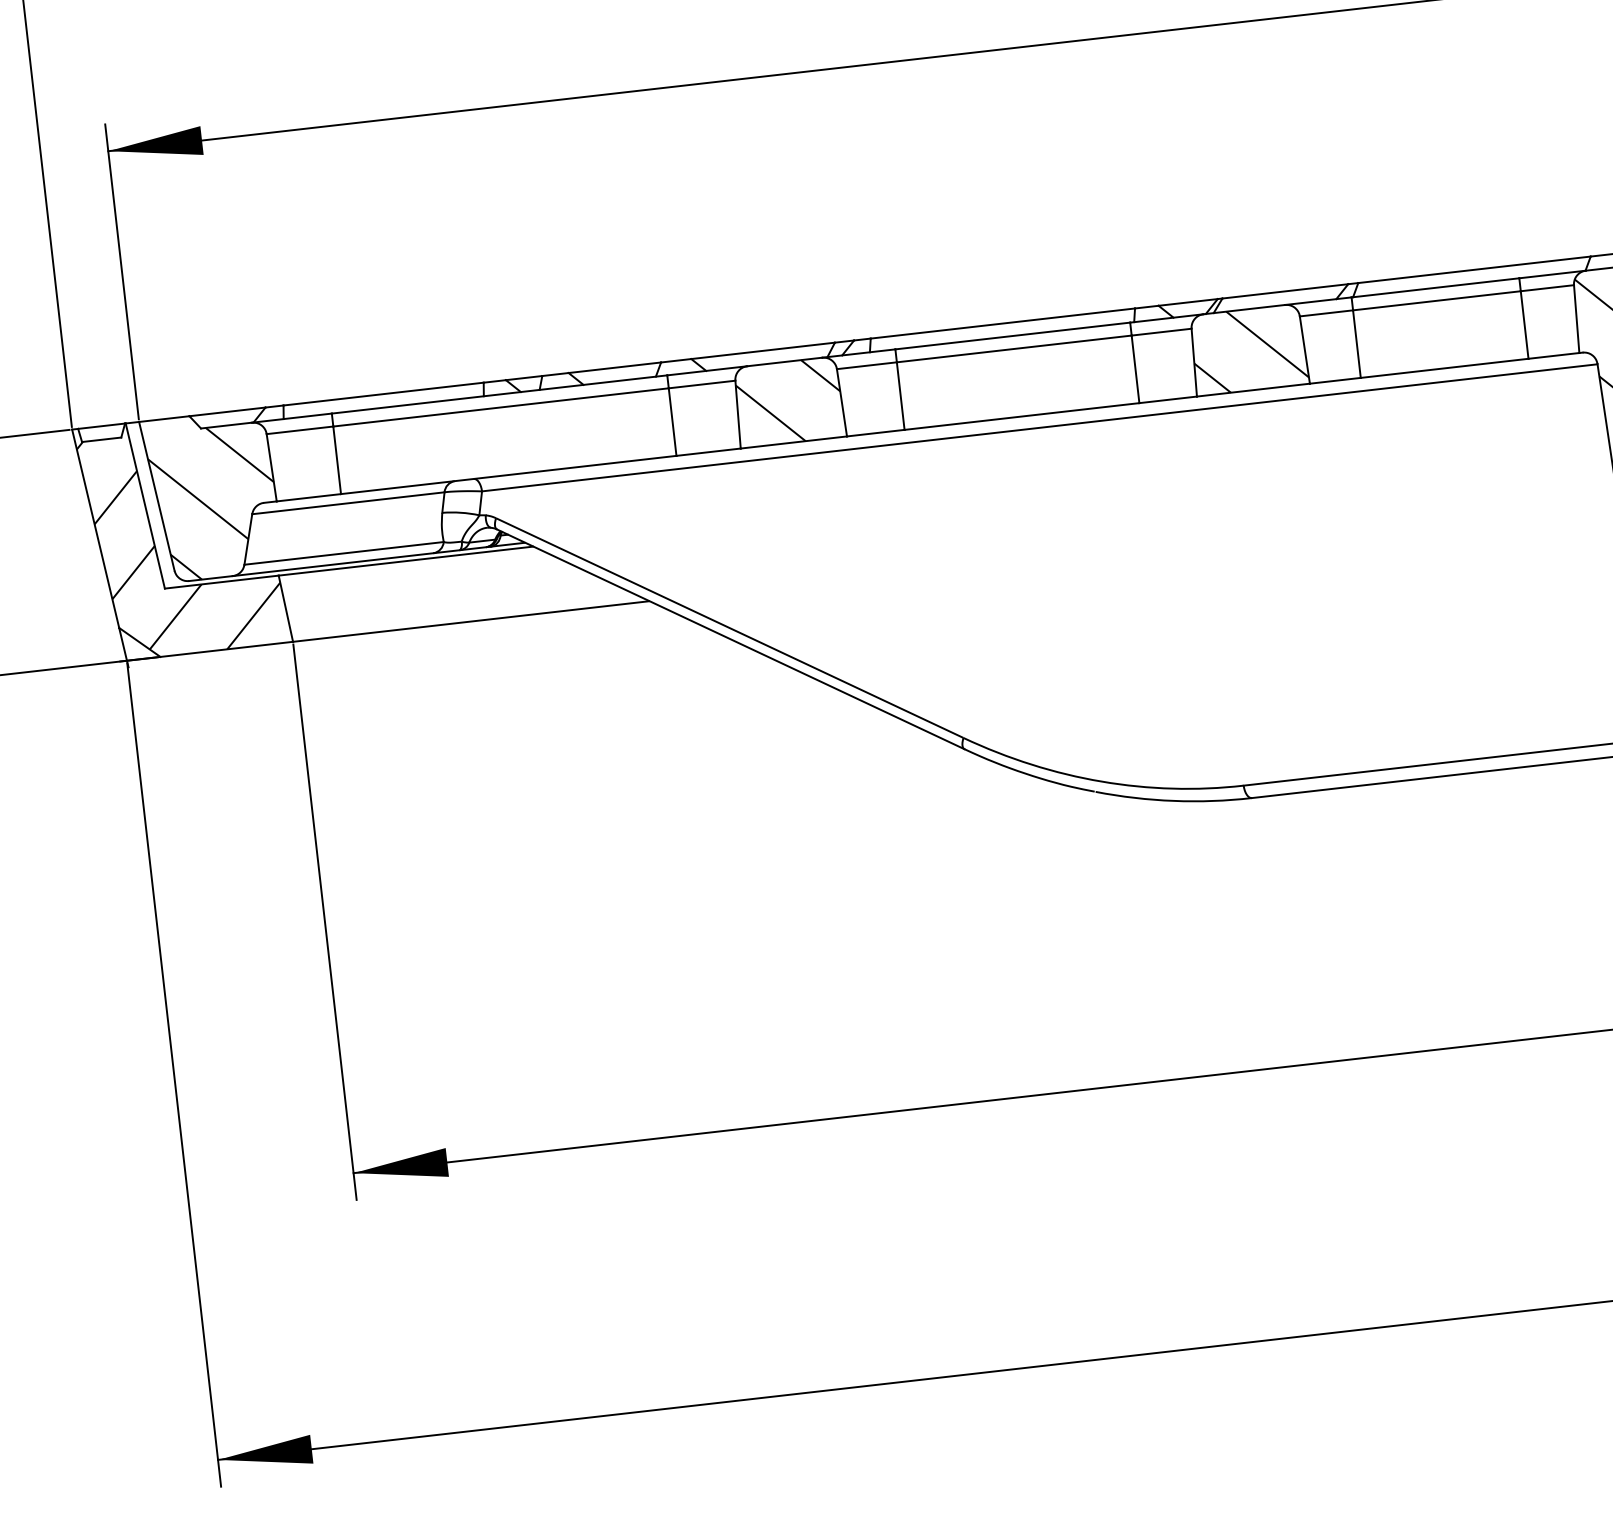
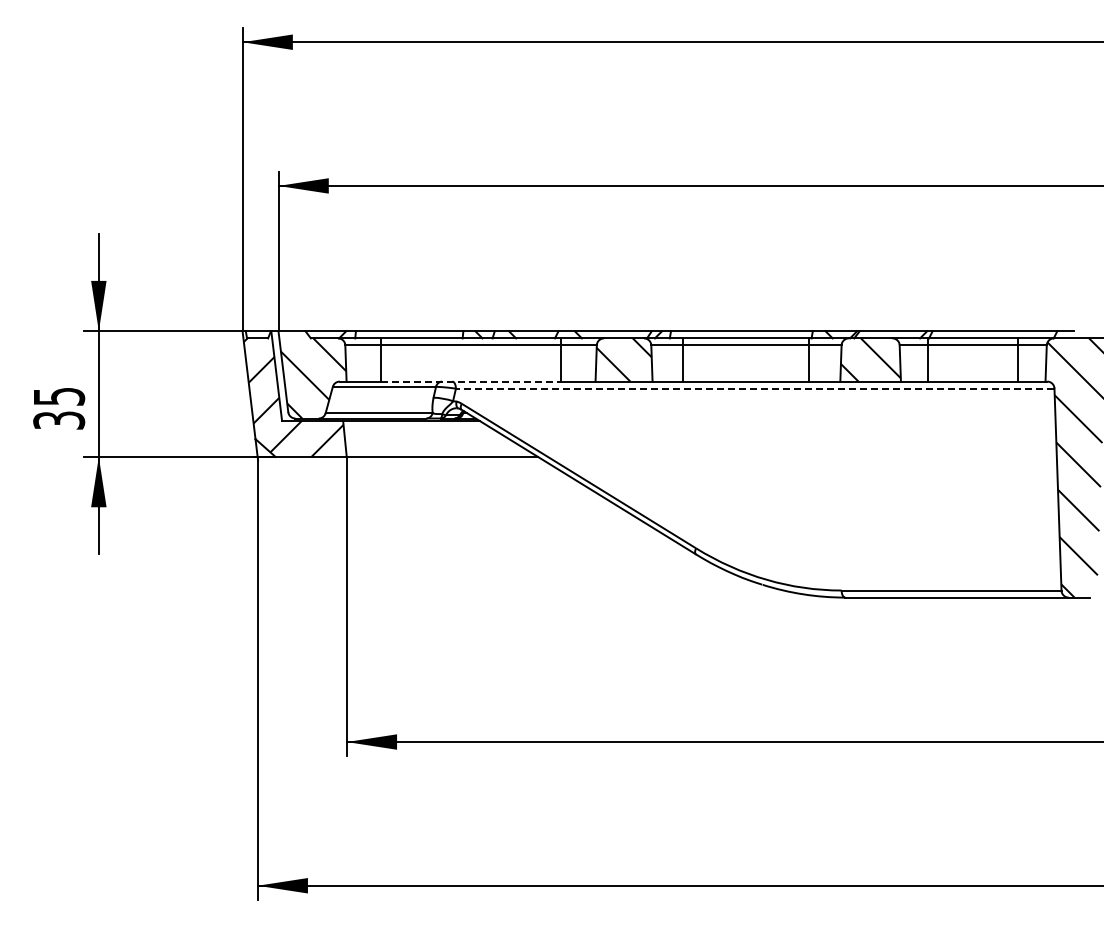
line: (1038, 427) -> (754, 388), solid -> dashed
line: (509, 474) -> (471, 381), solid -> dashed

